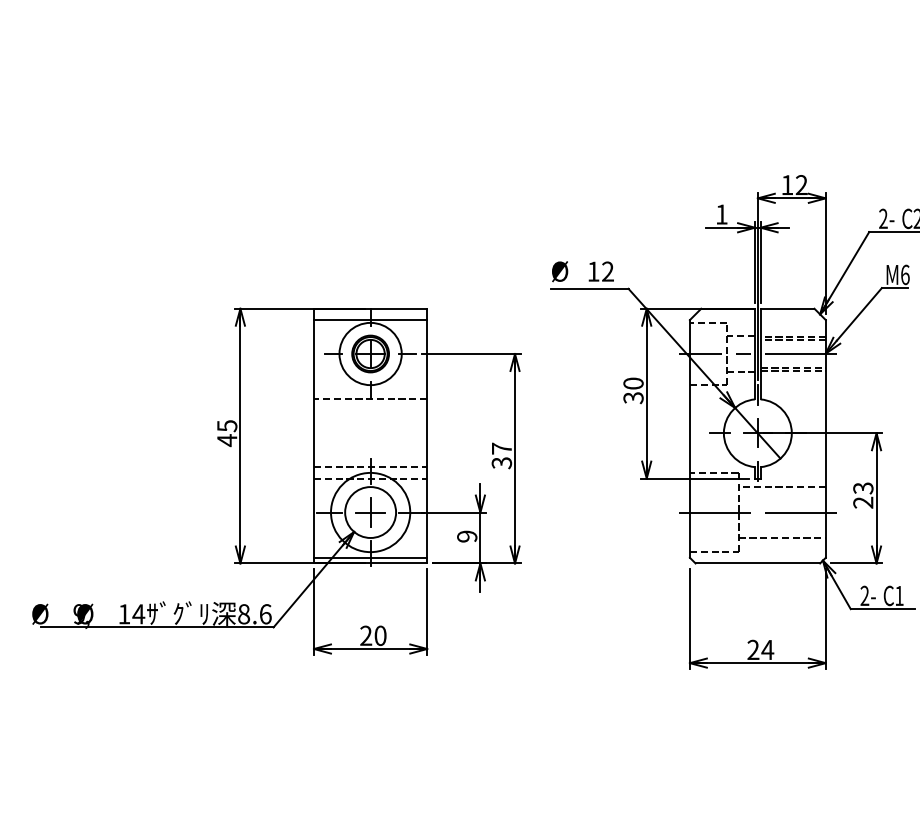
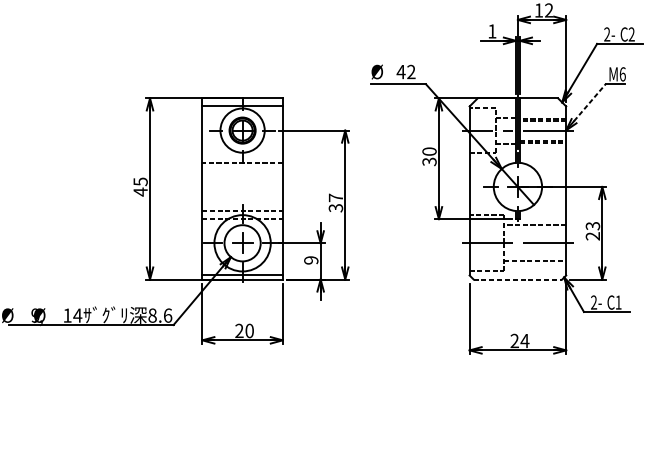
text: (593, 271) -> (401, 71), 12 -> 42
line: (859, 314) -> (590, 102), solid -> dashed
line: (758, 563) -> (518, 279), solid -> dashed

